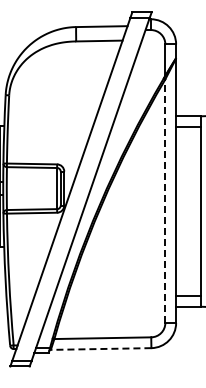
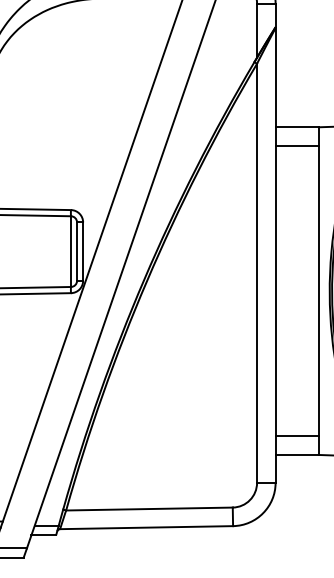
line: (165, 201) -> (257, 273), dashed -> solid
line: (100, 349) -> (145, 528), dashed -> solid

